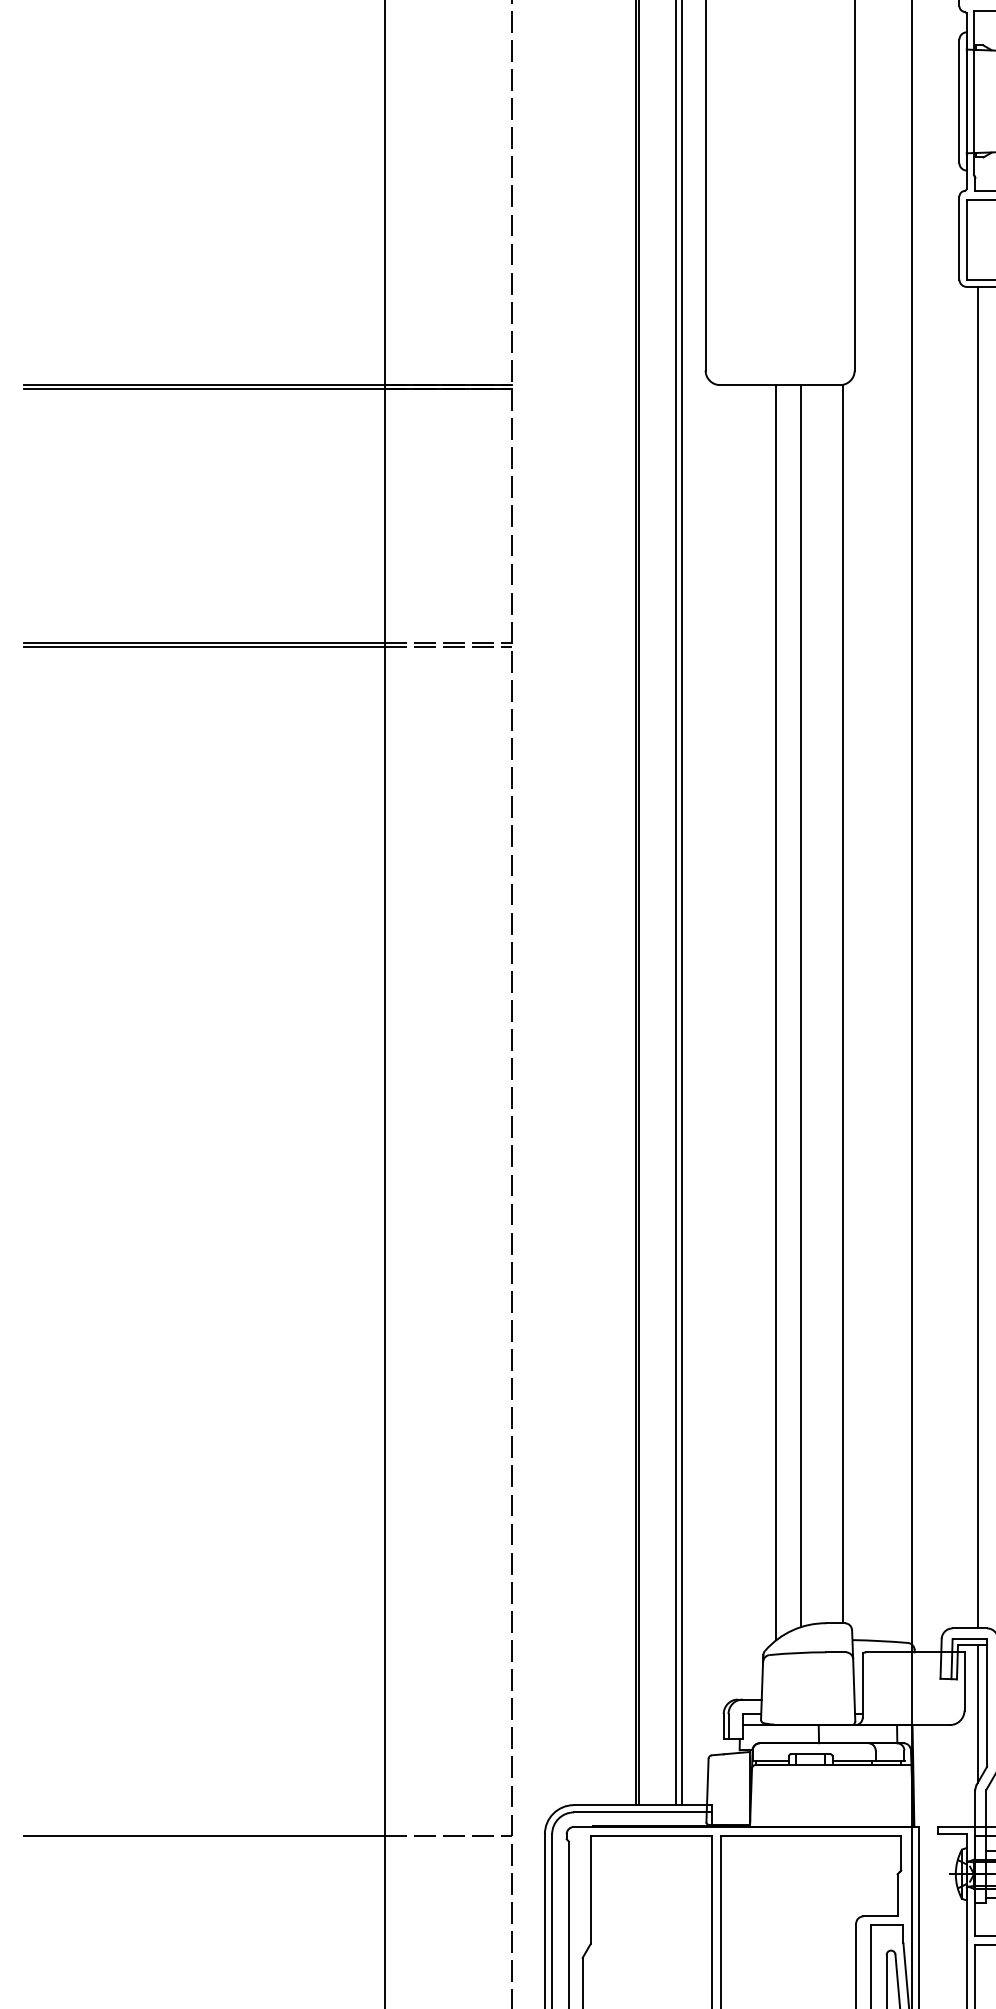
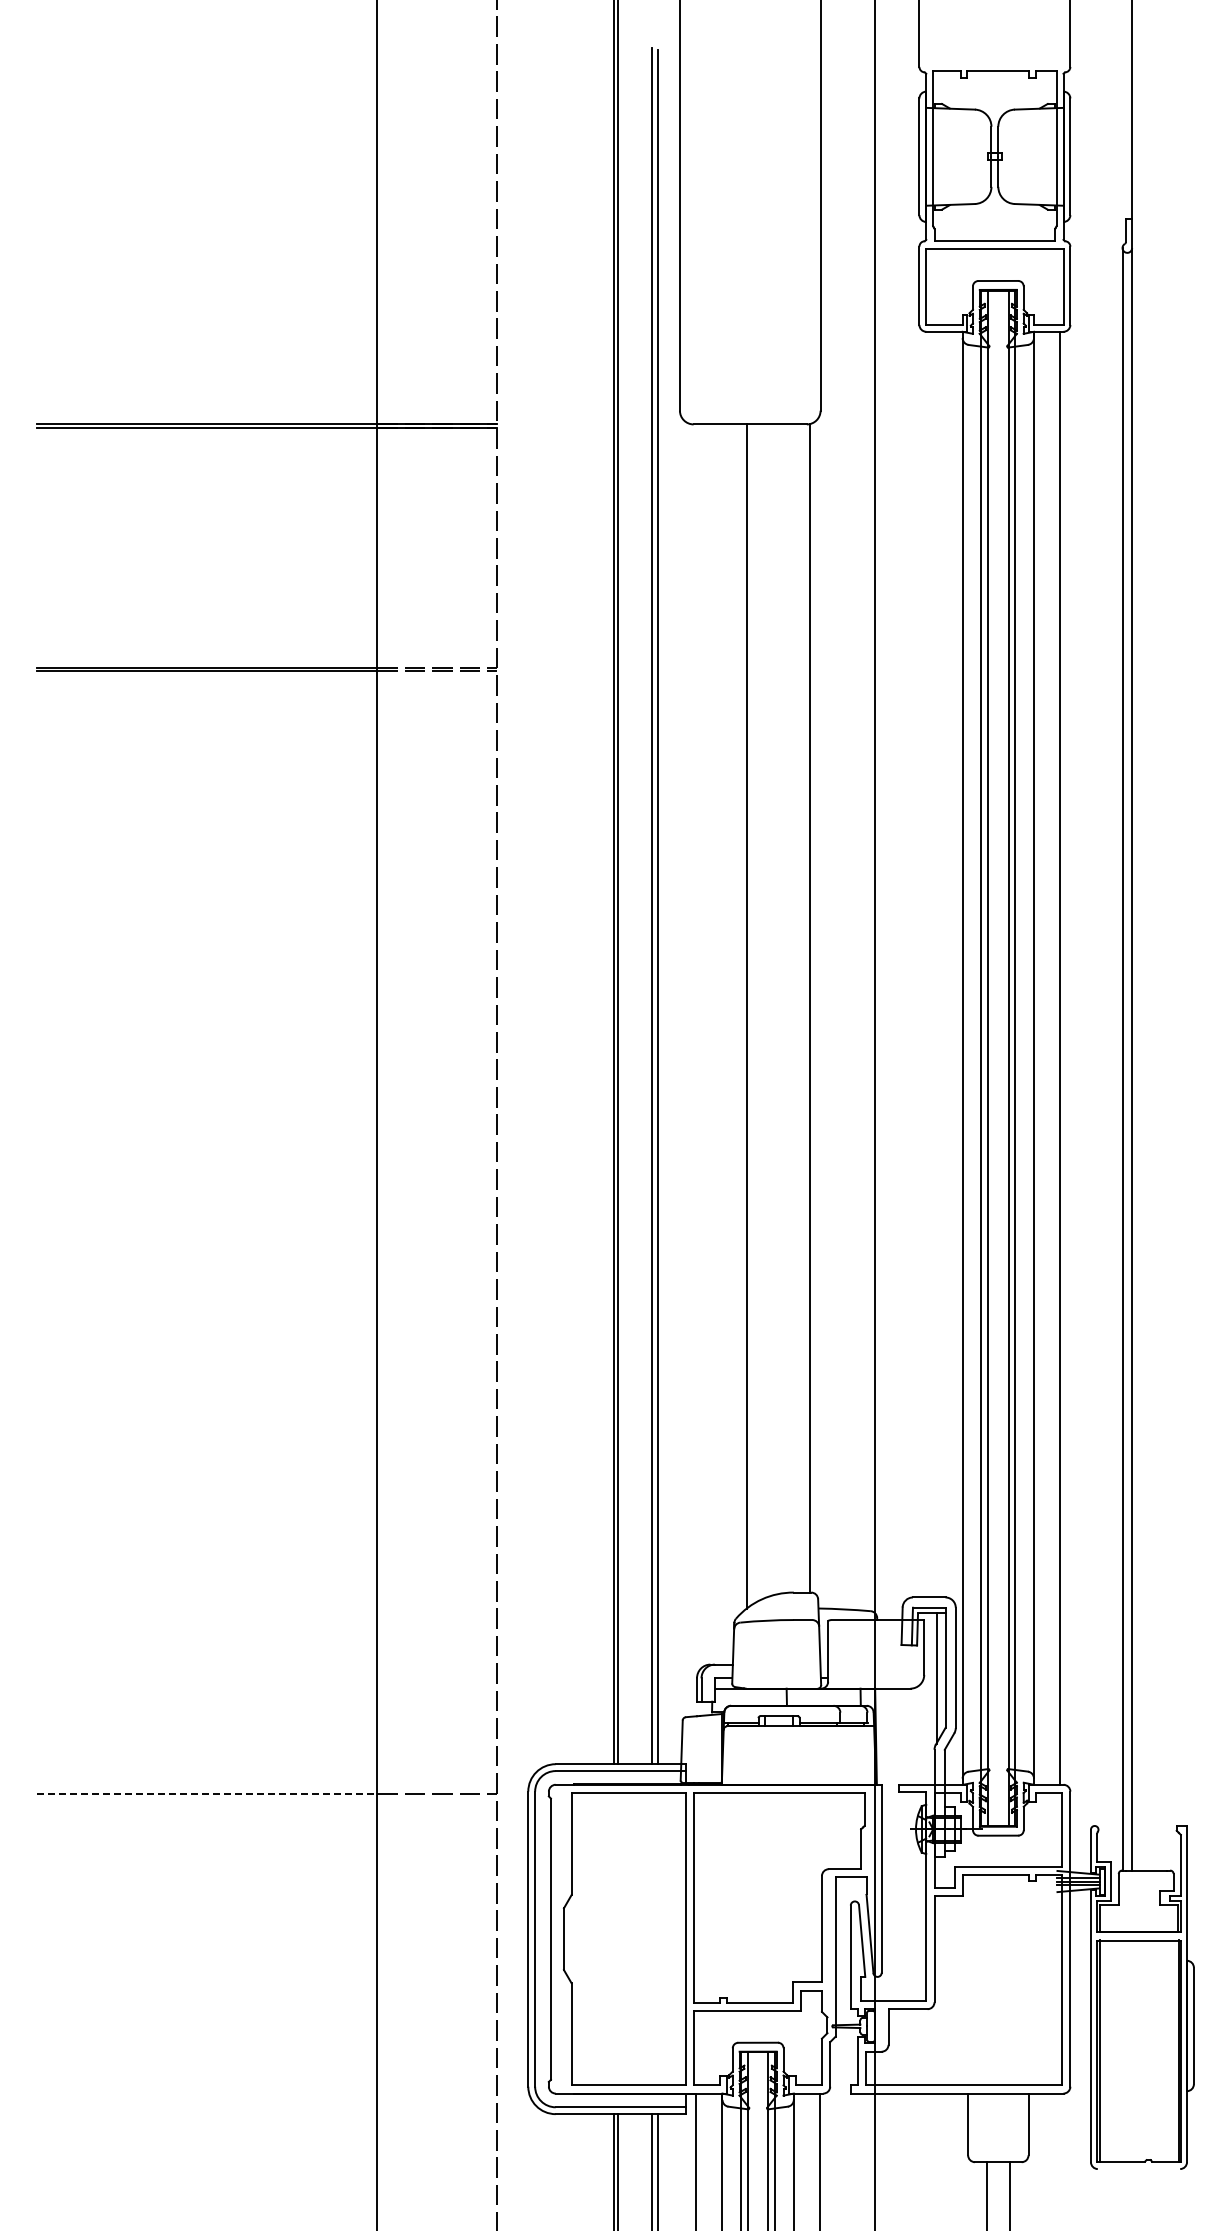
line: (977, 957) -> (936, 964), removed
line: (800, 1006) -> (769, 1010), removed
line: (204, 1836) -> (207, 1793), solid -> dashed

